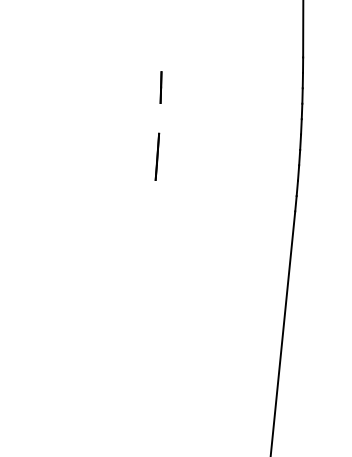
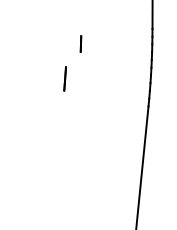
line: (156, 155) -> (64, 78), moved

